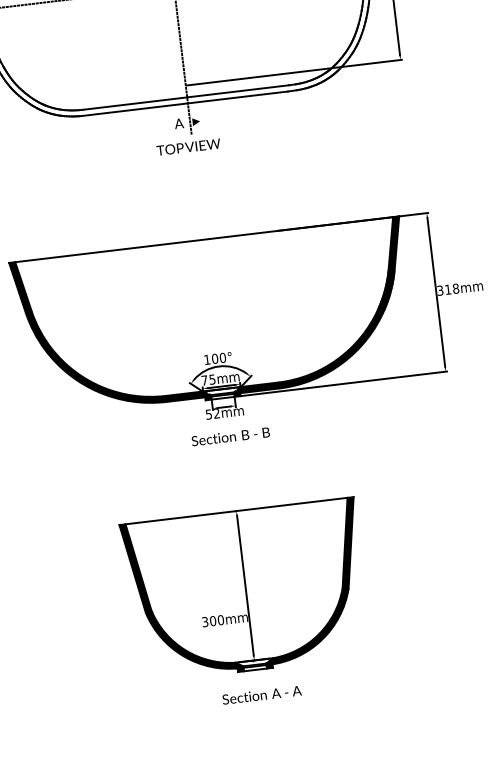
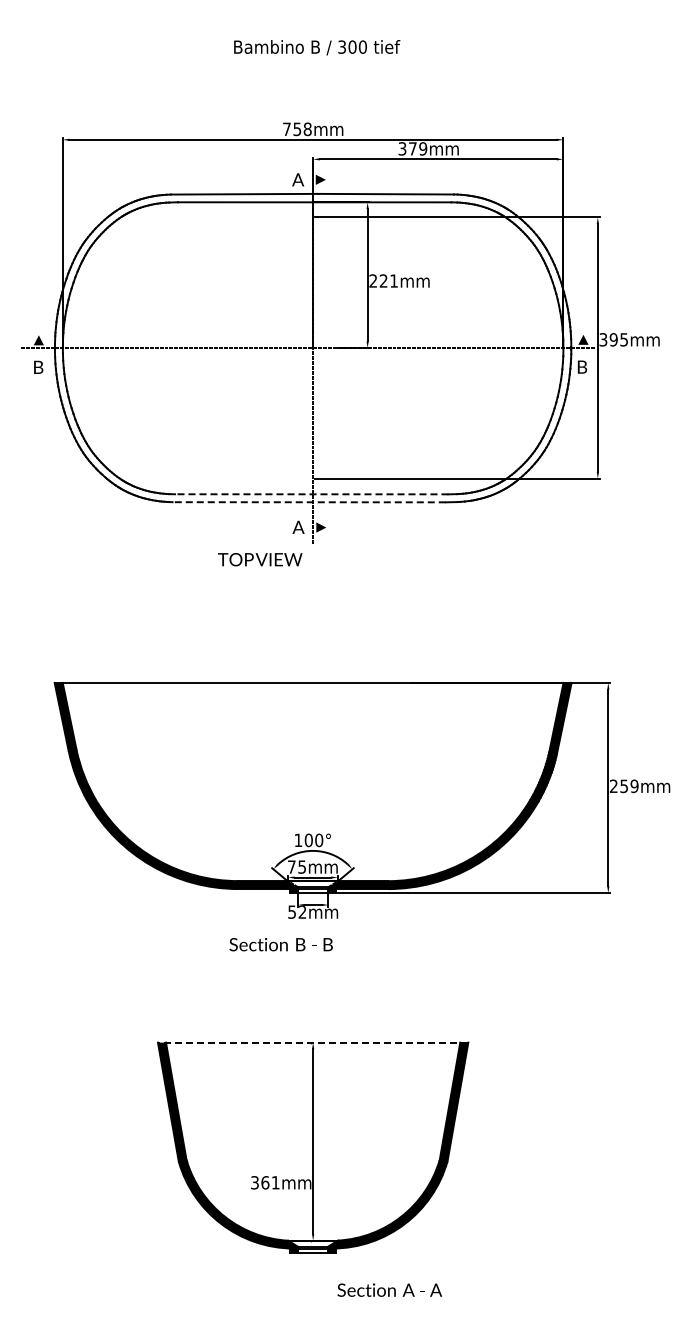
line: (185, 97) -> (311, 494), solid -> dashed
line: (185, 103) -> (309, 502), solid -> dashed
text: (188, 147) -> (260, 559), moved
text: (448, 289) -> (624, 786), 318mm -> 259mm
text: (230, 436) -> (280, 944), moved
line: (236, 511) -> (312, 1042), solid -> dashed
text: (216, 620) -> (270, 1182), 300mm -> 361mm
text: (261, 694) -> (389, 1289), moved

